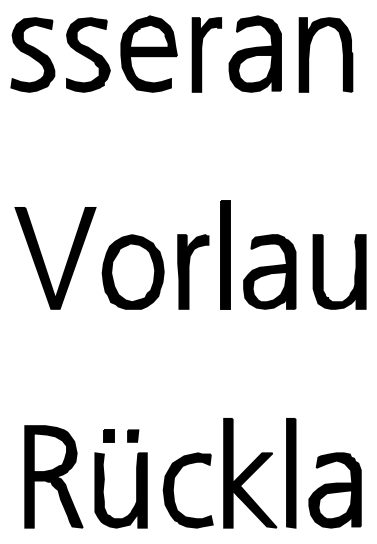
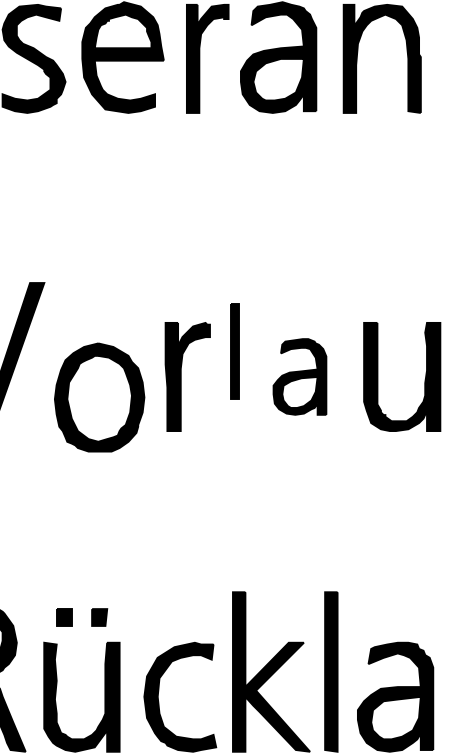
part: (225, 254) -> (234, 351), size x0.6
part: (132, 271) -> (98, 396), moved
part: (269, 271) -> (299, 376), size x0.7

